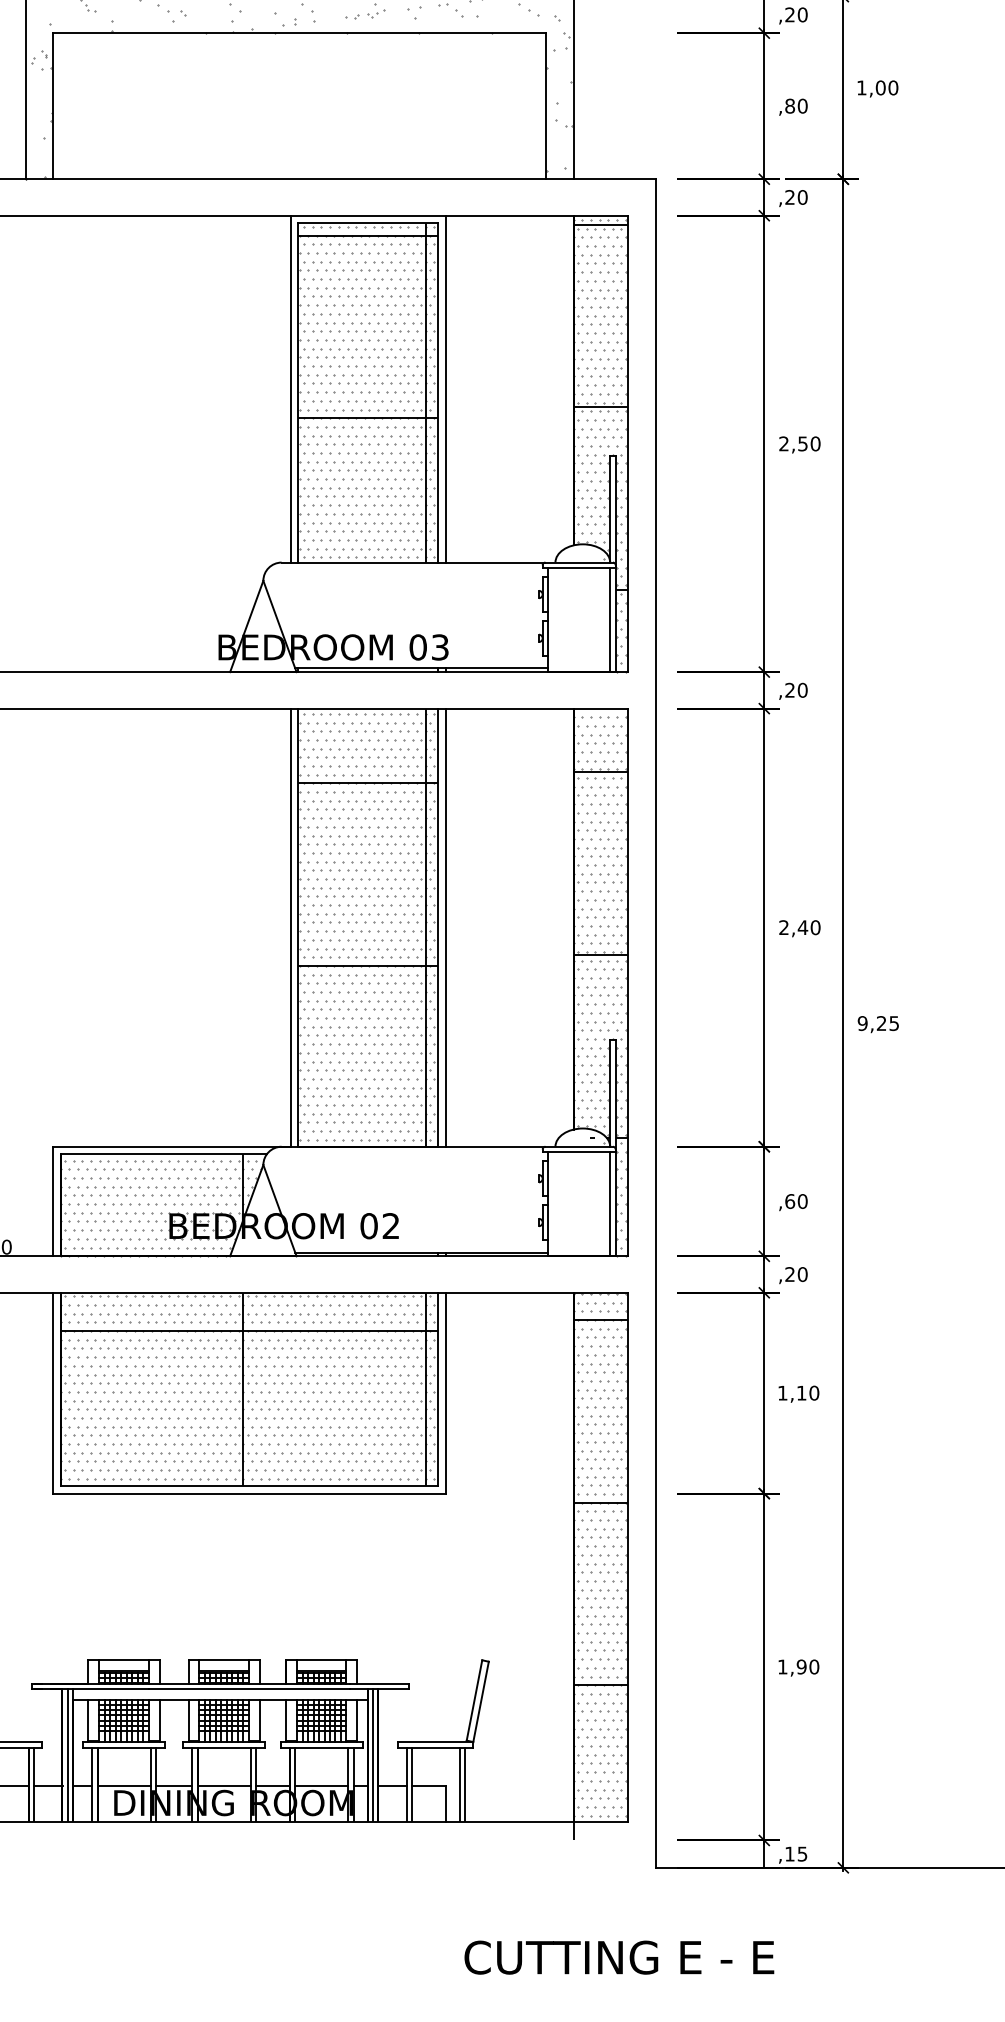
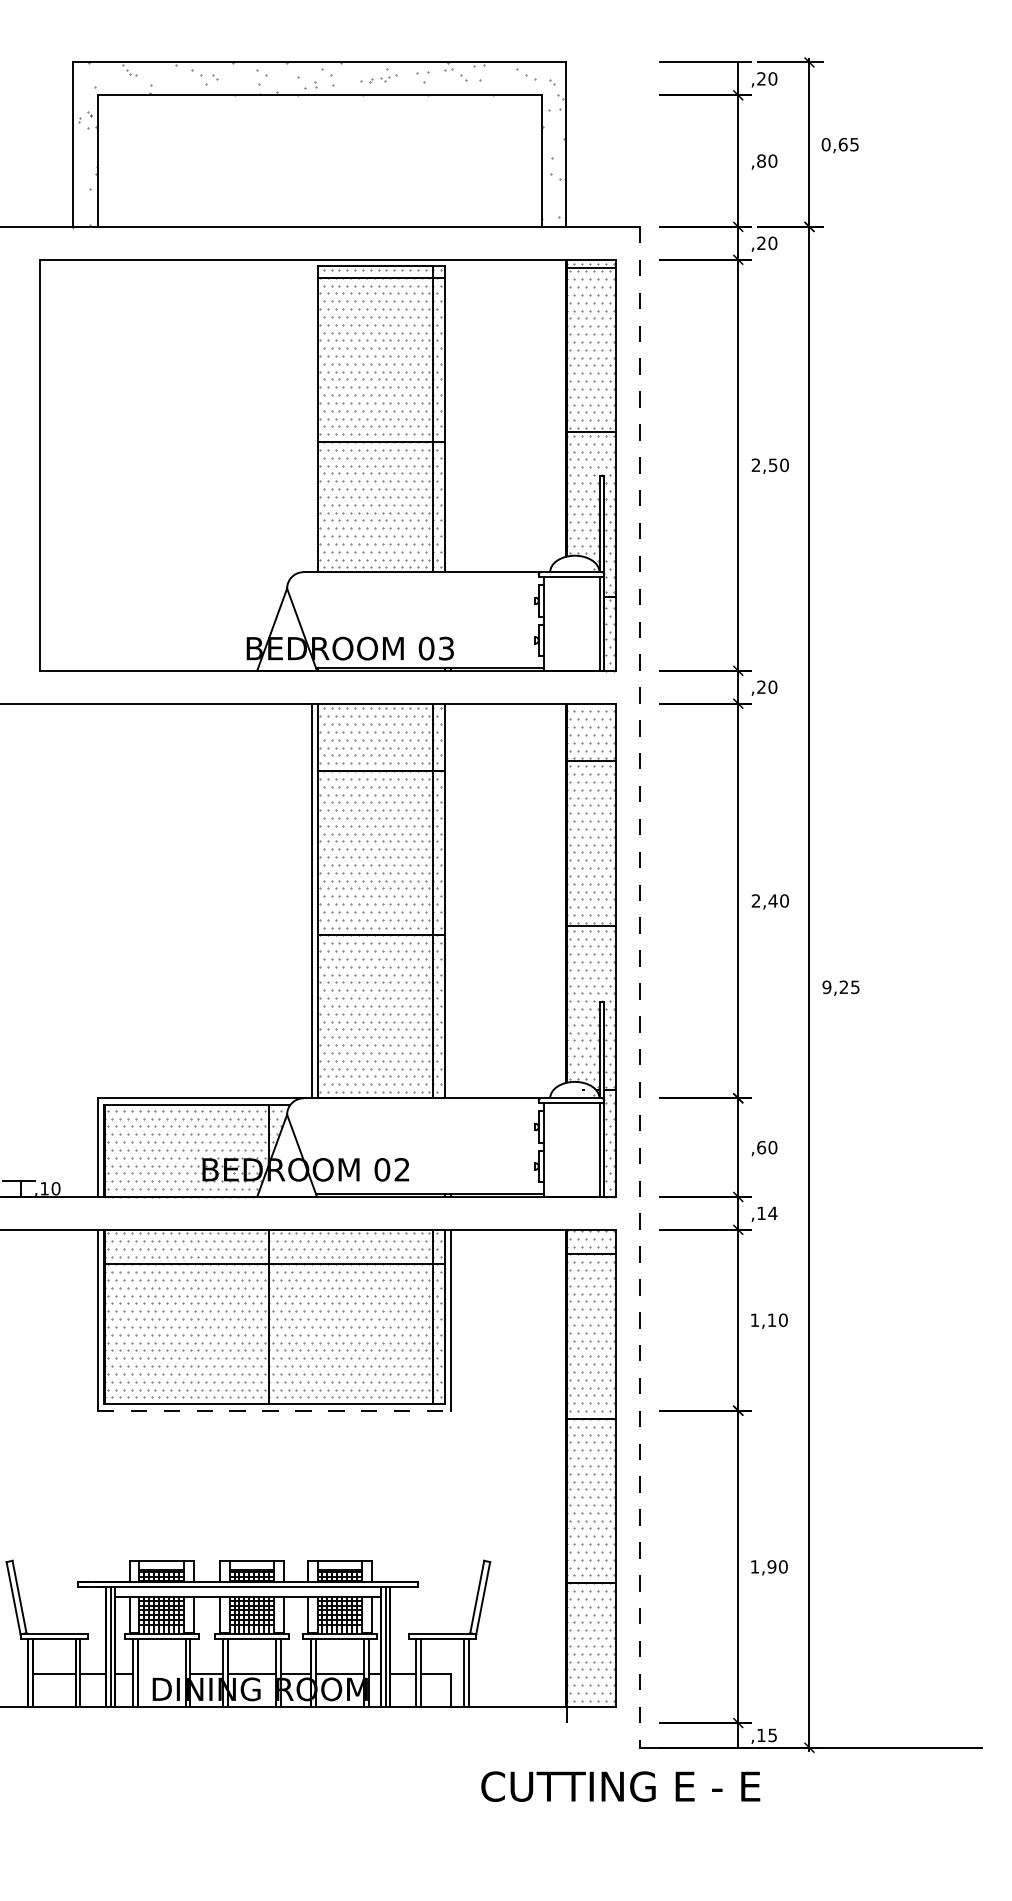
text: (877, 87) -> (840, 144), 1,00 -> 0,65
line: (290, 388) -> (311, 415), removed
line: (445, 388) -> (451, 415), removed
line: (445, 927) -> (451, 900), removed
line: (655, 1023) -> (640, 987), solid -> dashed
text: (796, 1274) -> (767, 1213), ,20 -> ,14
line: (249, 1493) -> (274, 1410), solid -> dashed
line: (123, 1785) -> (161, 1673), removed
text: (619, 1957) -> (620, 1786), moved

